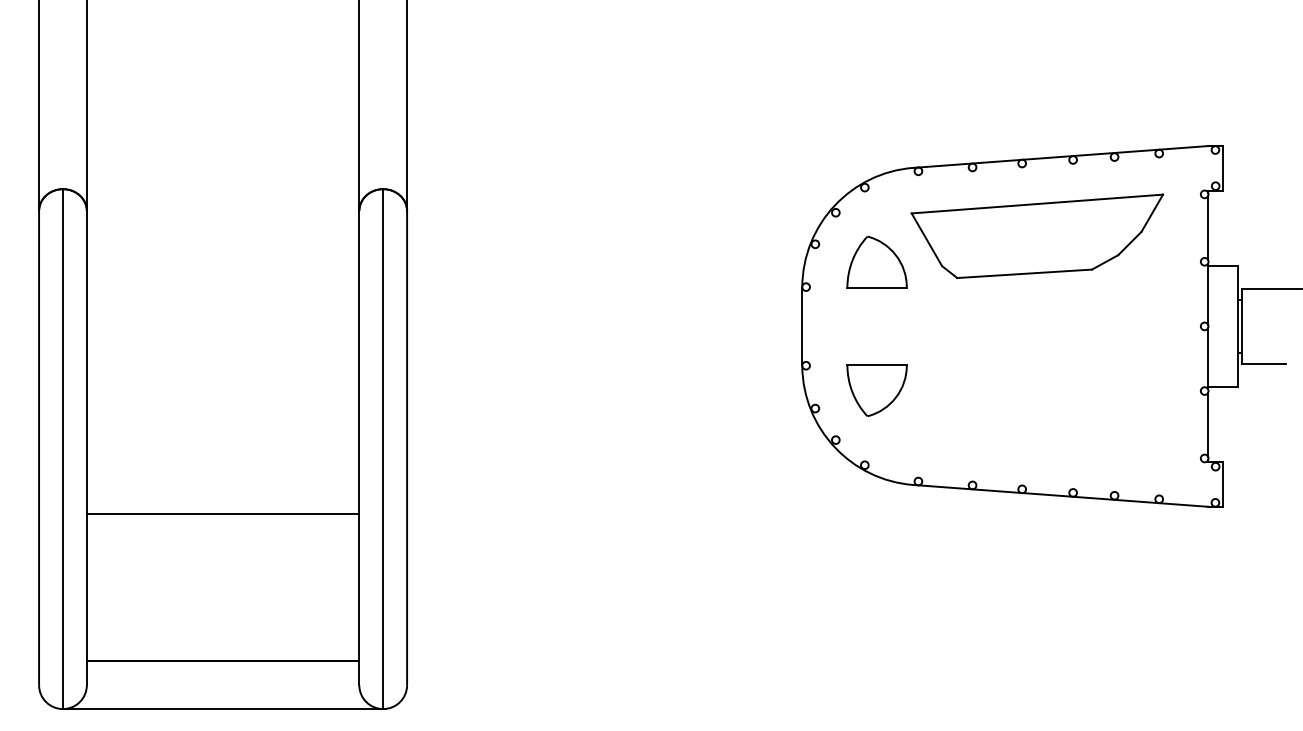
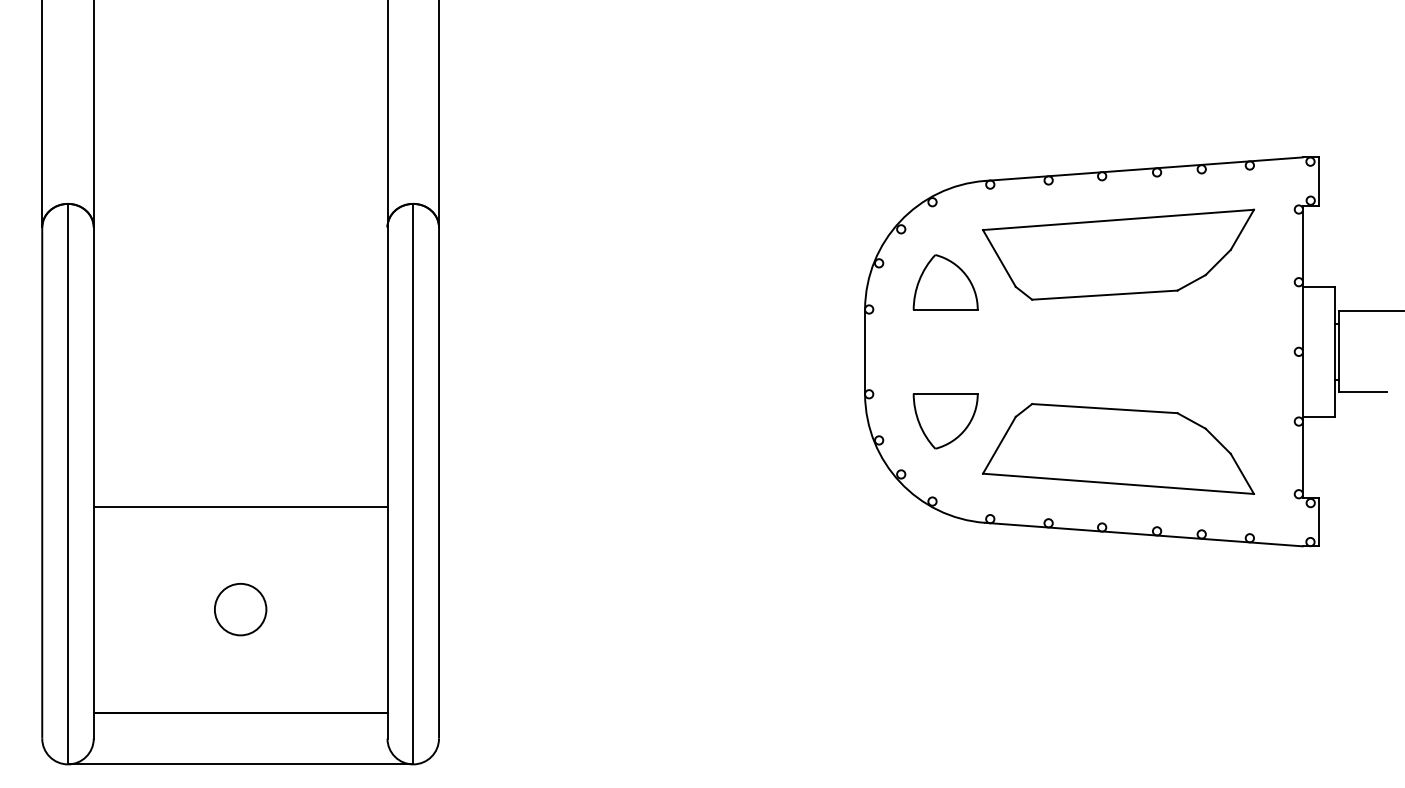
part: (1037, 416) -> (1118, 448), added
line: (222, 513) -> (239, 506), moved
circle: (222, 565) -> (239, 609), added

